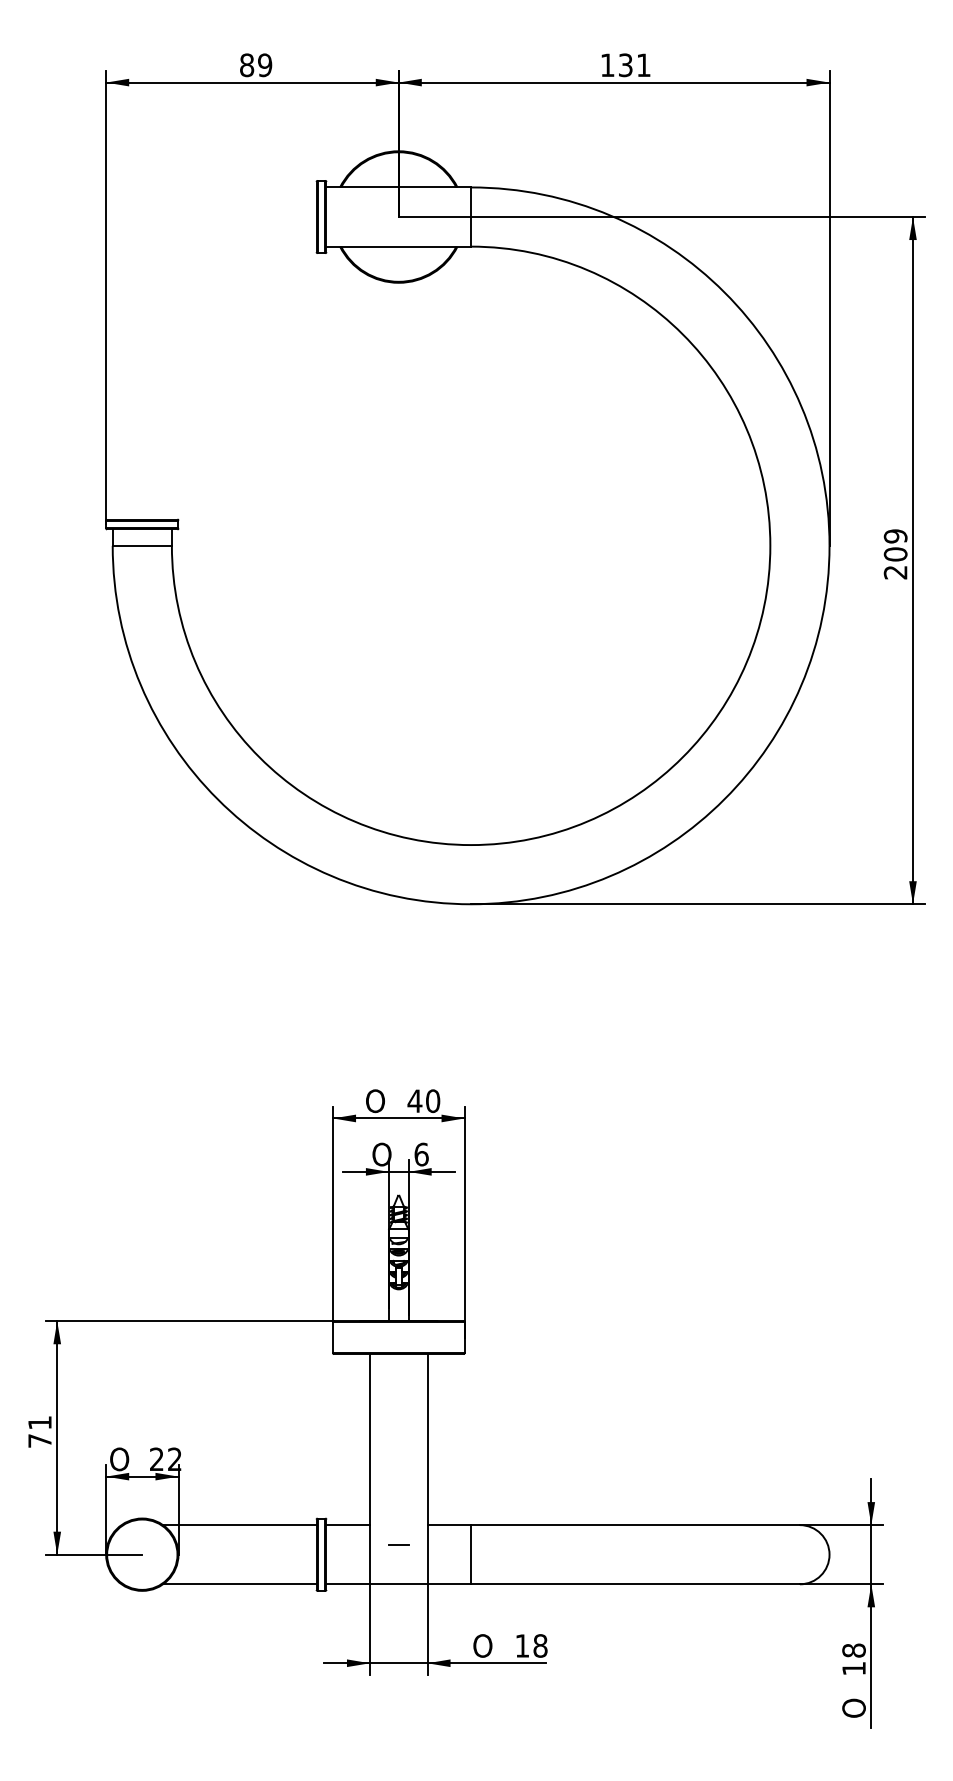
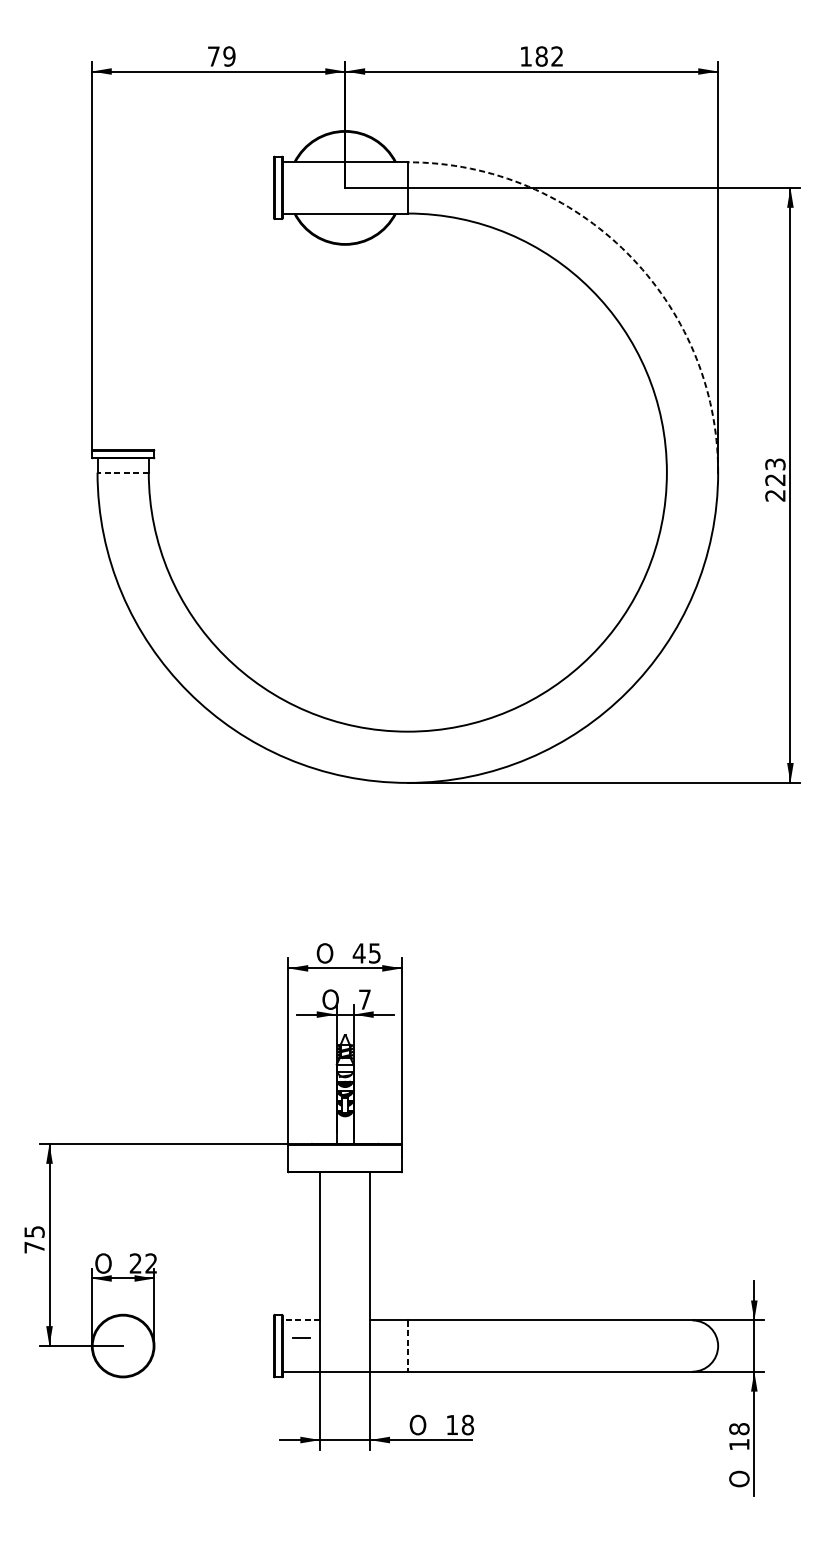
text: (247, 65) -> (214, 56), 89 -> 79
text: (634, 65) -> (549, 56), 131 -> 182
arc: (724, 292) -> (627, 253), solid -> dashed
line: (142, 545) -> (123, 472), solid -> dashed
text: (895, 545) -> (775, 472), 209 -> 223
text: (433, 1101) -> (375, 953), 40 -> 45
text: (421, 1154) -> (364, 999), 6 -> 7
text: (39, 1422) -> (34, 1231), 71 -> 75
line: (239, 1525) -> (207, 1320), removed
line: (348, 1525) -> (301, 1320), solid -> dashed
line: (398, 1544) -> (300, 1337), moved
line: (471, 1554) -> (408, 1345), solid -> dashed
line: (239, 1584) -> (207, 1371), removed

